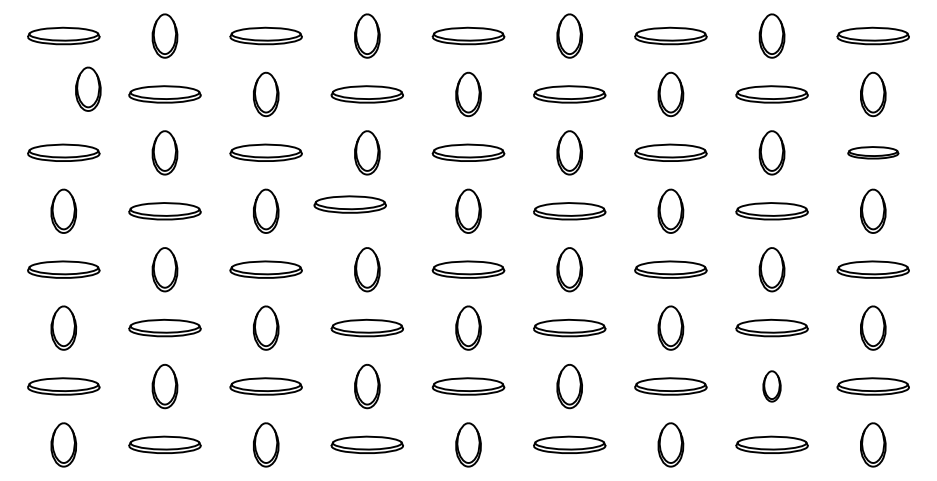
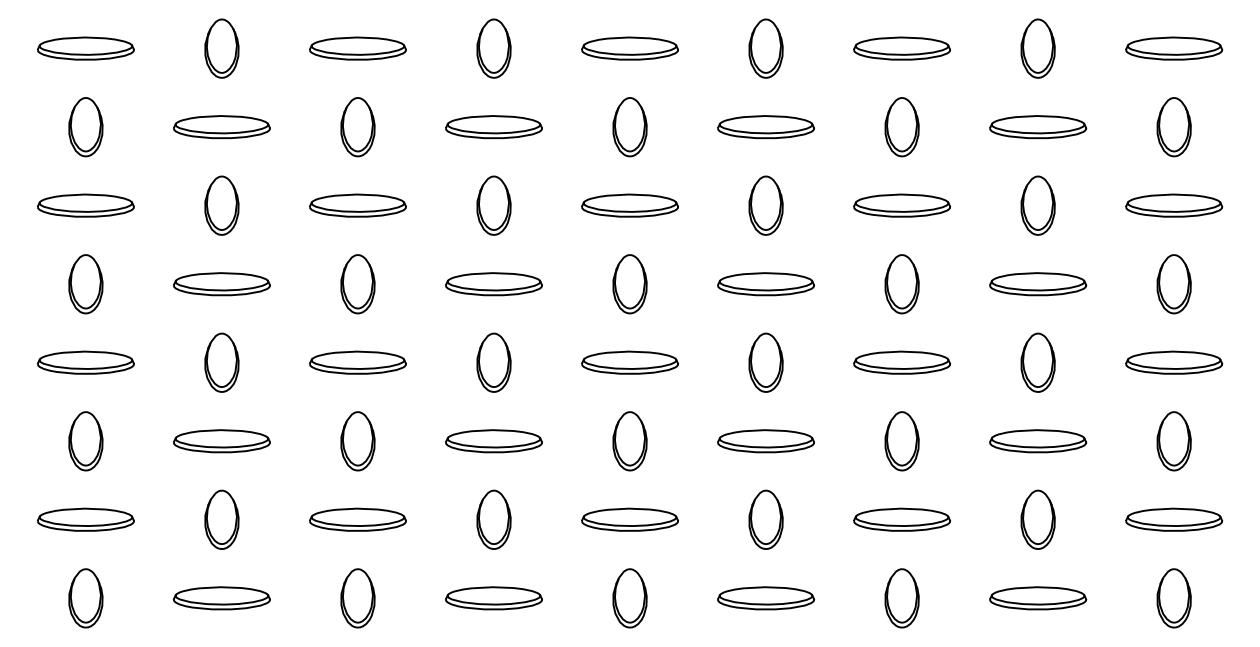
part: (88, 89) -> (85, 127), moved
part: (873, 152) -> (1174, 205), size x1.43
part: (349, 204) -> (493, 284), moved
part: (771, 386) -> (1037, 519), size x1.43

